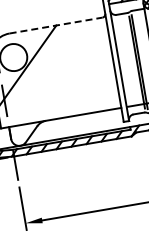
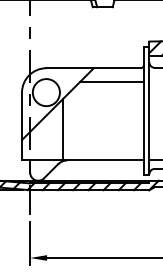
line: (57, 25) -> (94, 68), dashed -> solid
line: (77, 35) -> (112, 81), added
line: (35, 91) -> (62, 129), added

